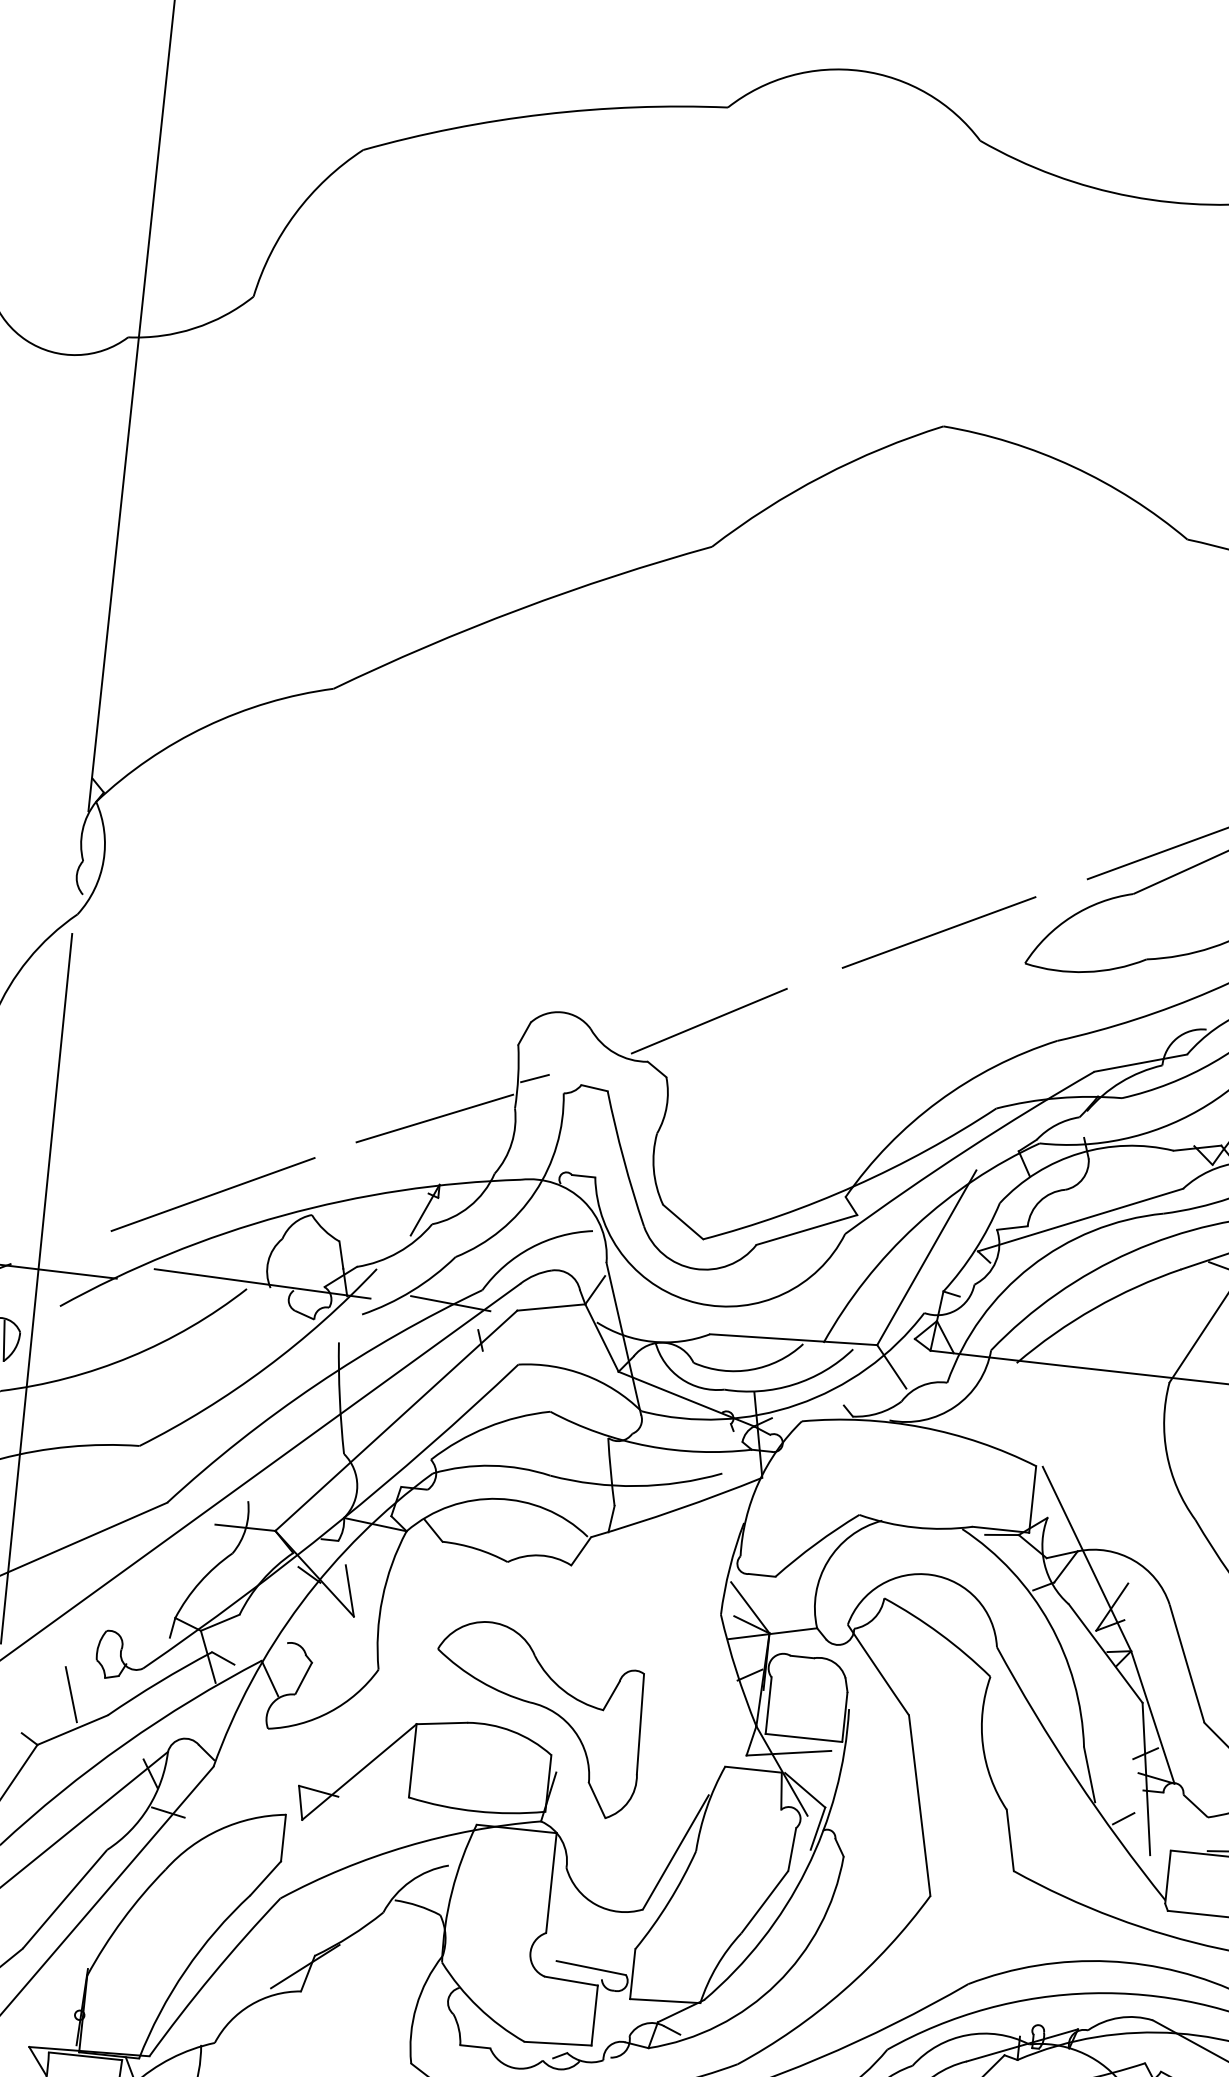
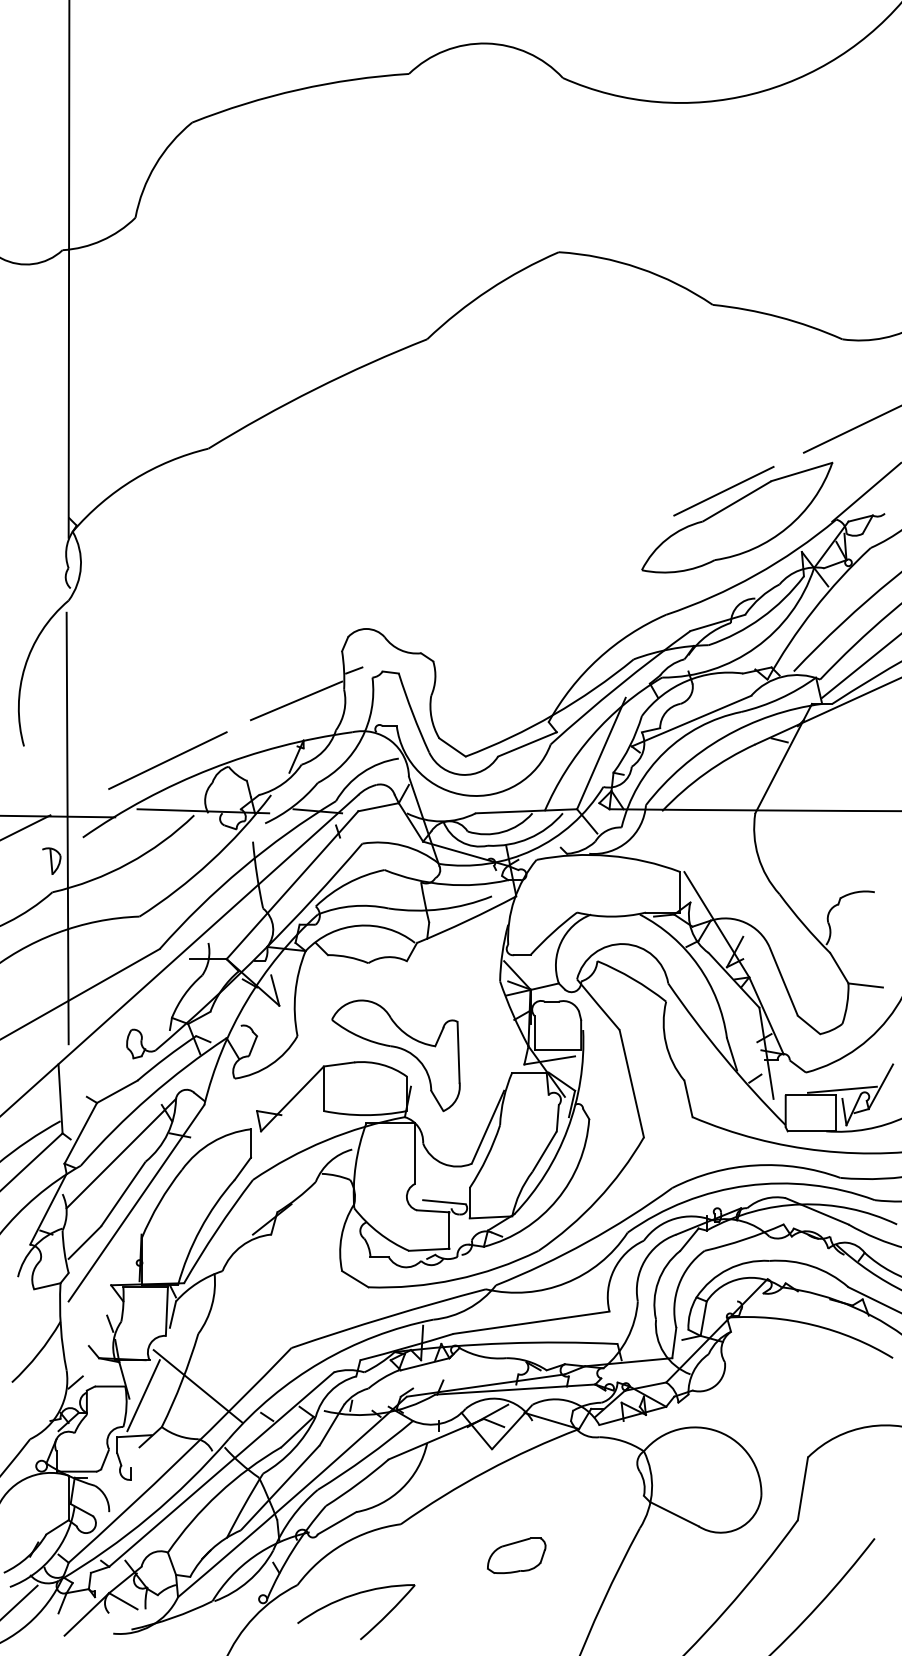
line: (938, 931) -> (587, 556), removed
line: (709, 1020) -> (455, 624), removed
line: (71, 1694) -> (114, 1070), removed

